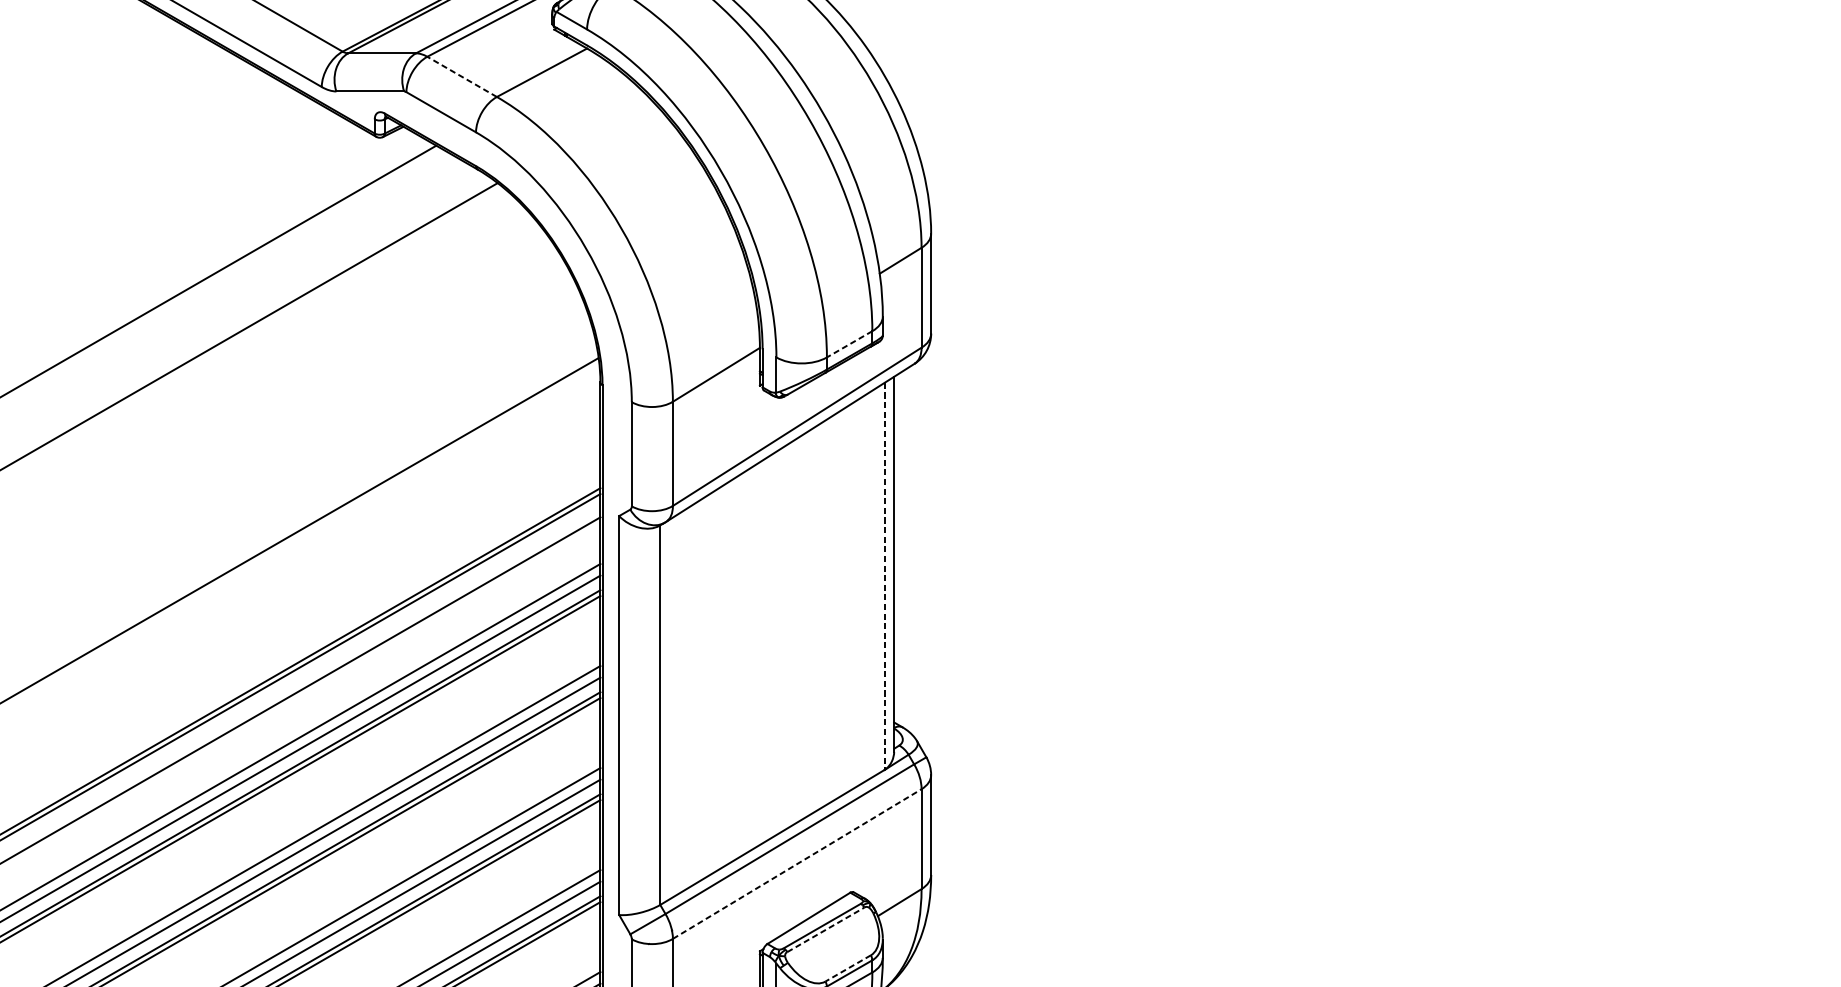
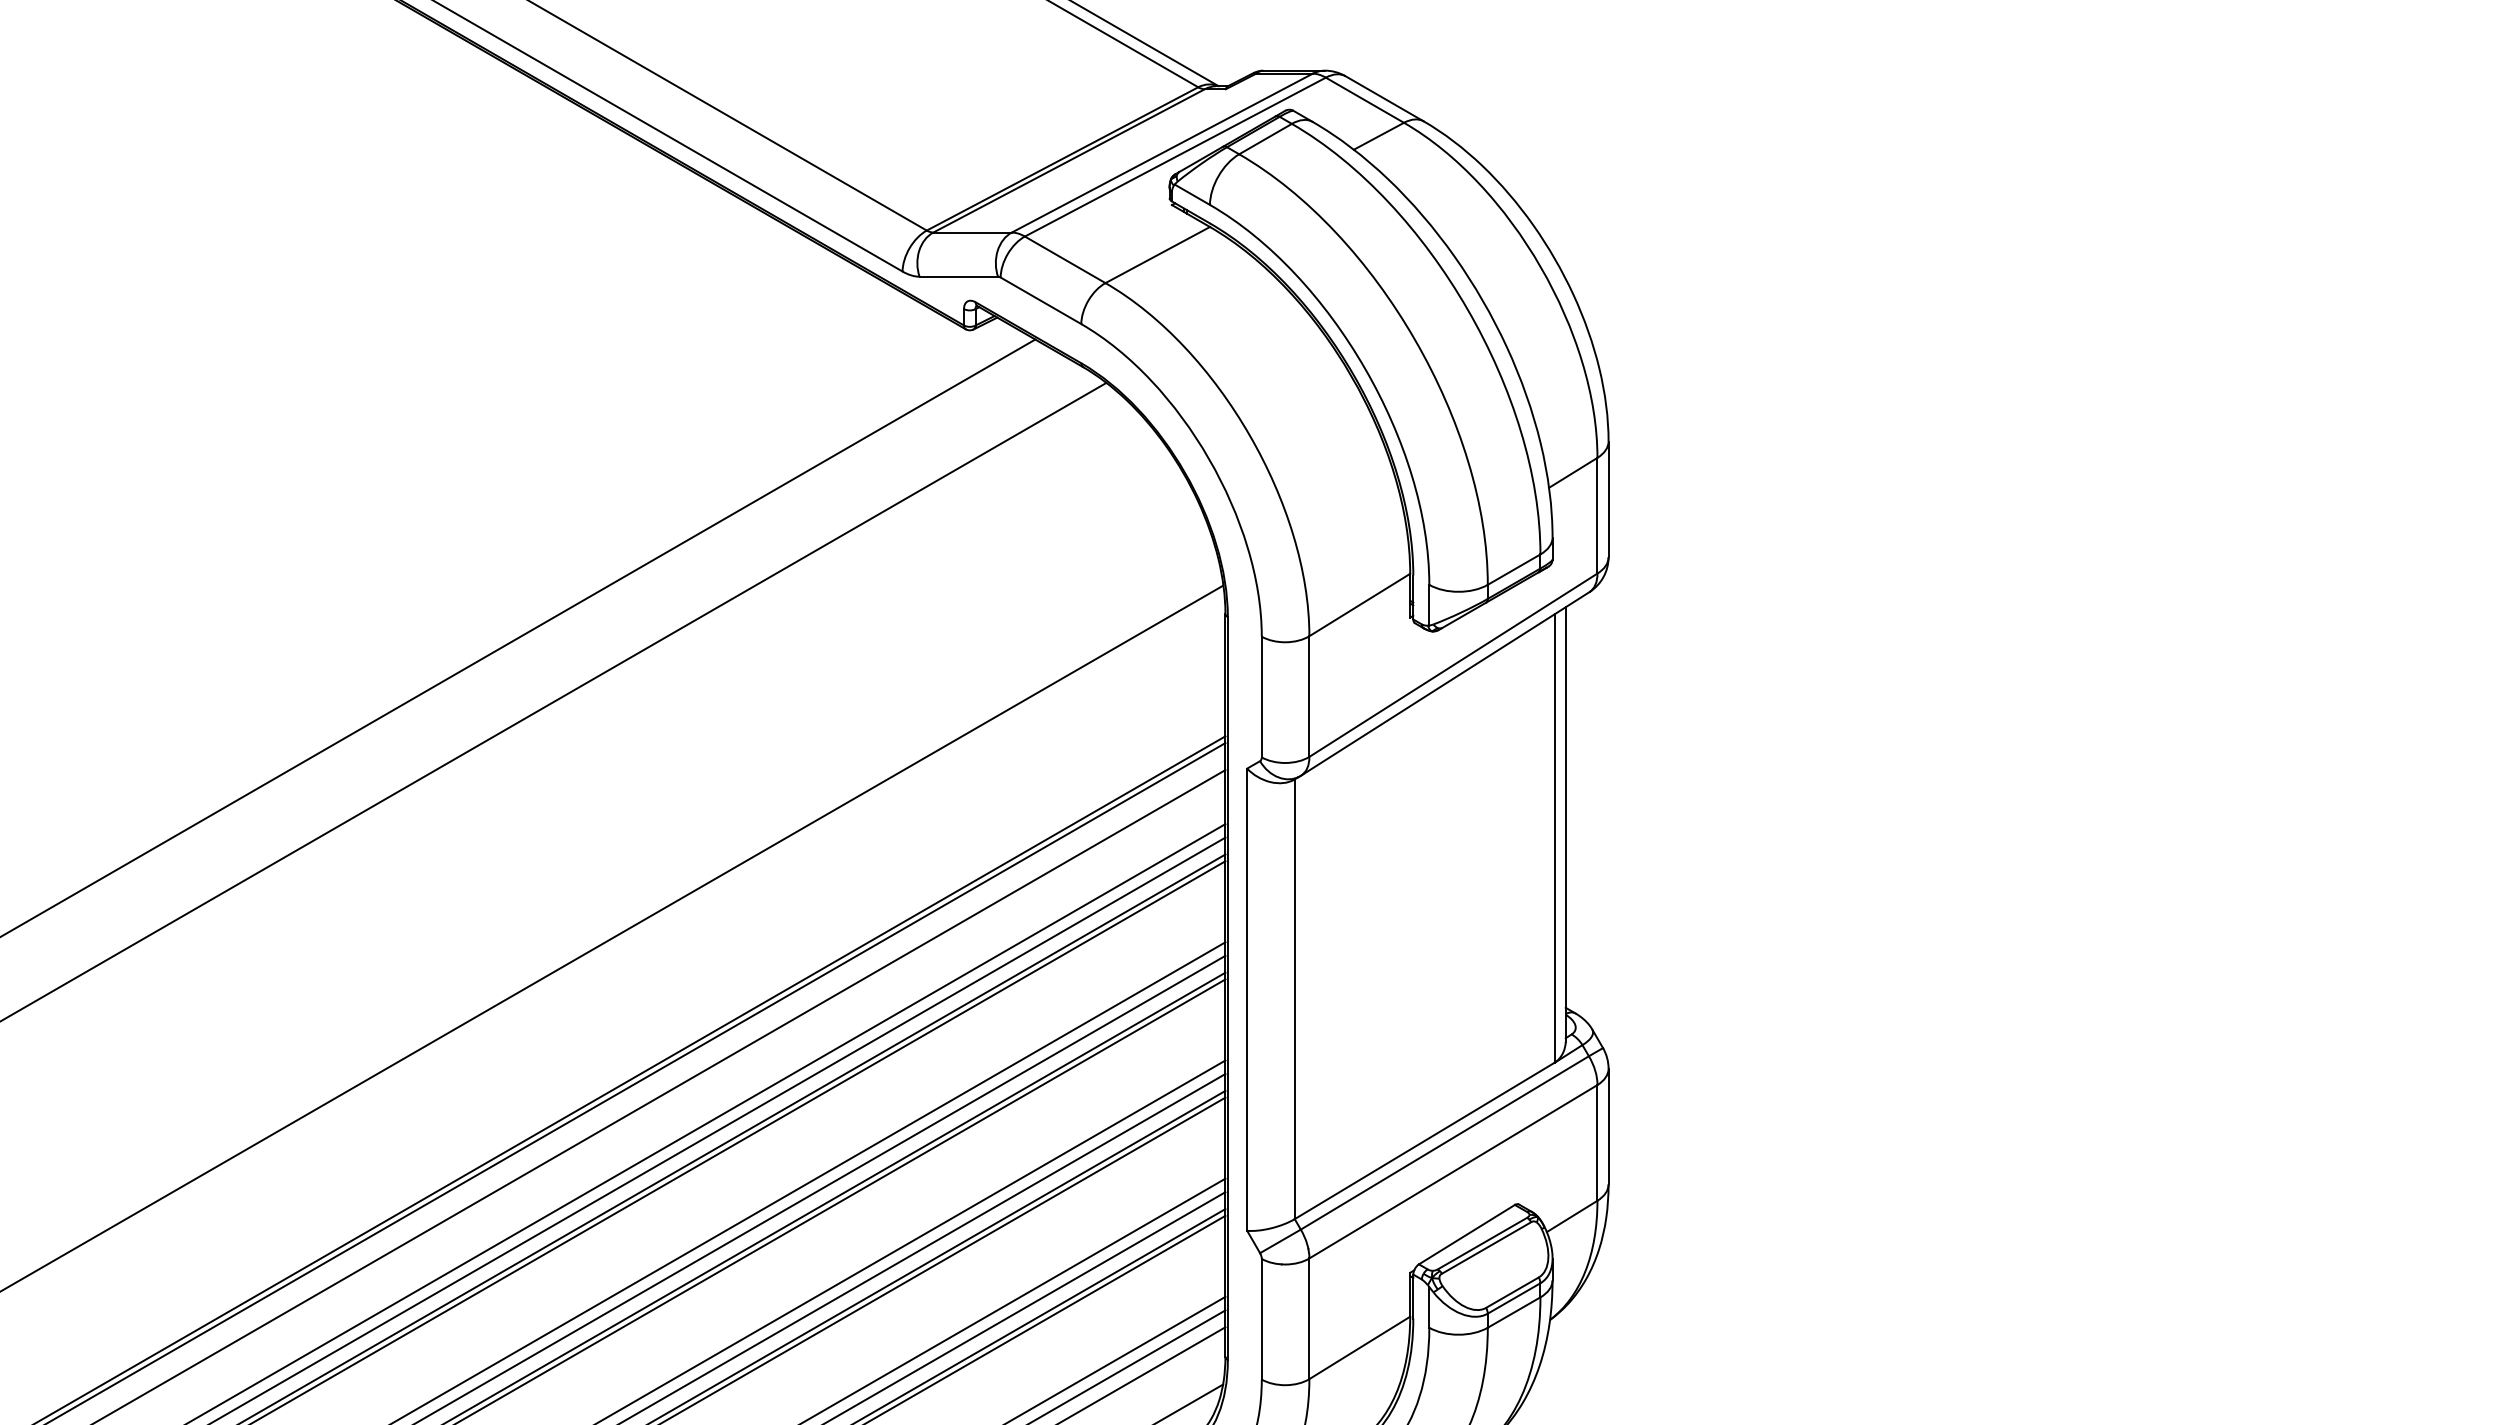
line: (462, 76) -> (1065, 259), dashed -> solid
line: (849, 344) -> (1513, 569), dashed -> solid
line: (884, 577) -> (1554, 839), dashed -> solid
line: (797, 863) -> (1453, 1171), dashed -> solid
line: (825, 929) -> (1486, 1247), dashed -> solid
line: (847, 968) -> (1511, 1292), dashed -> solid

